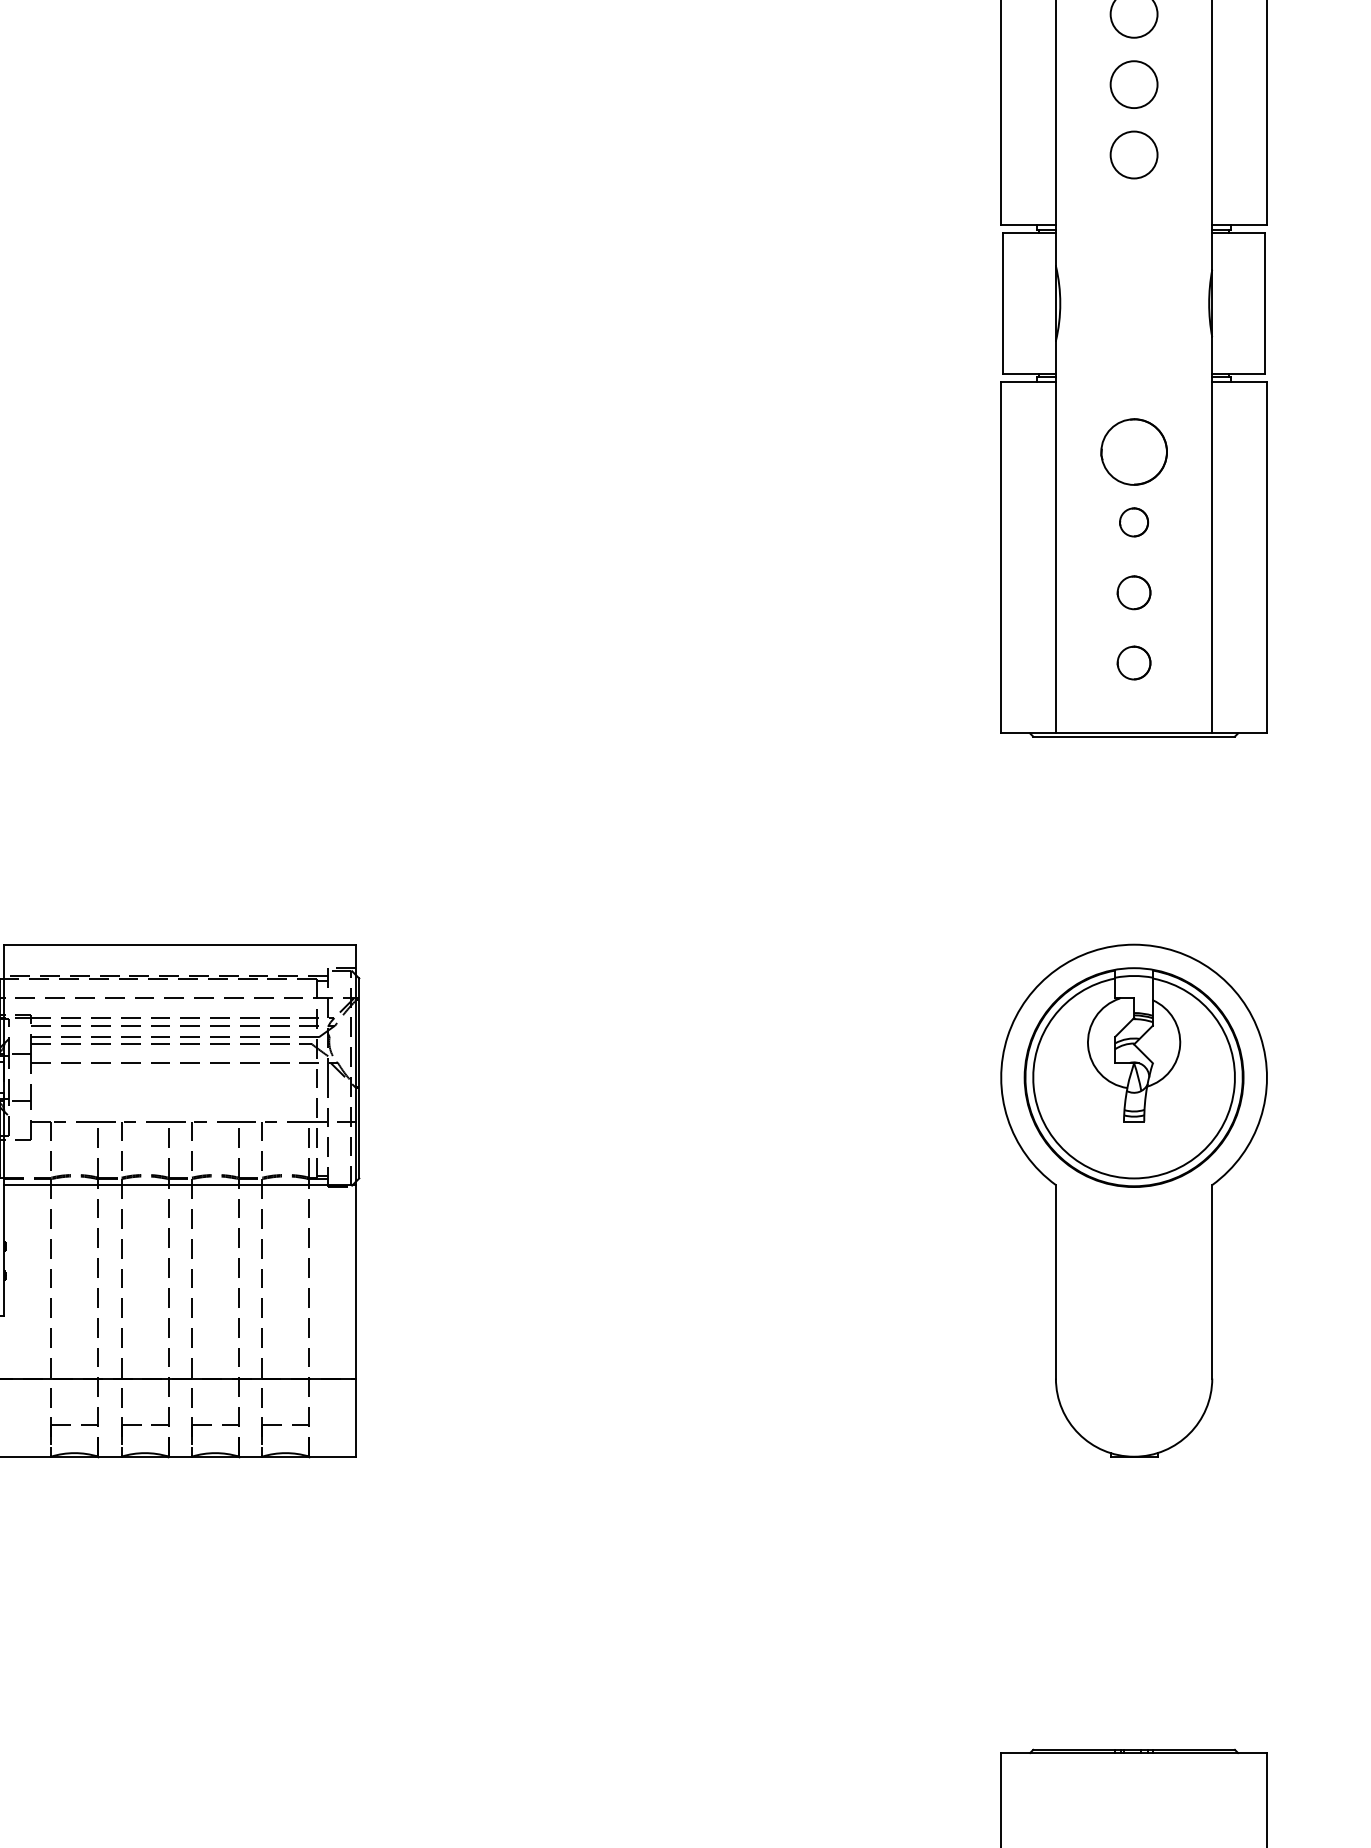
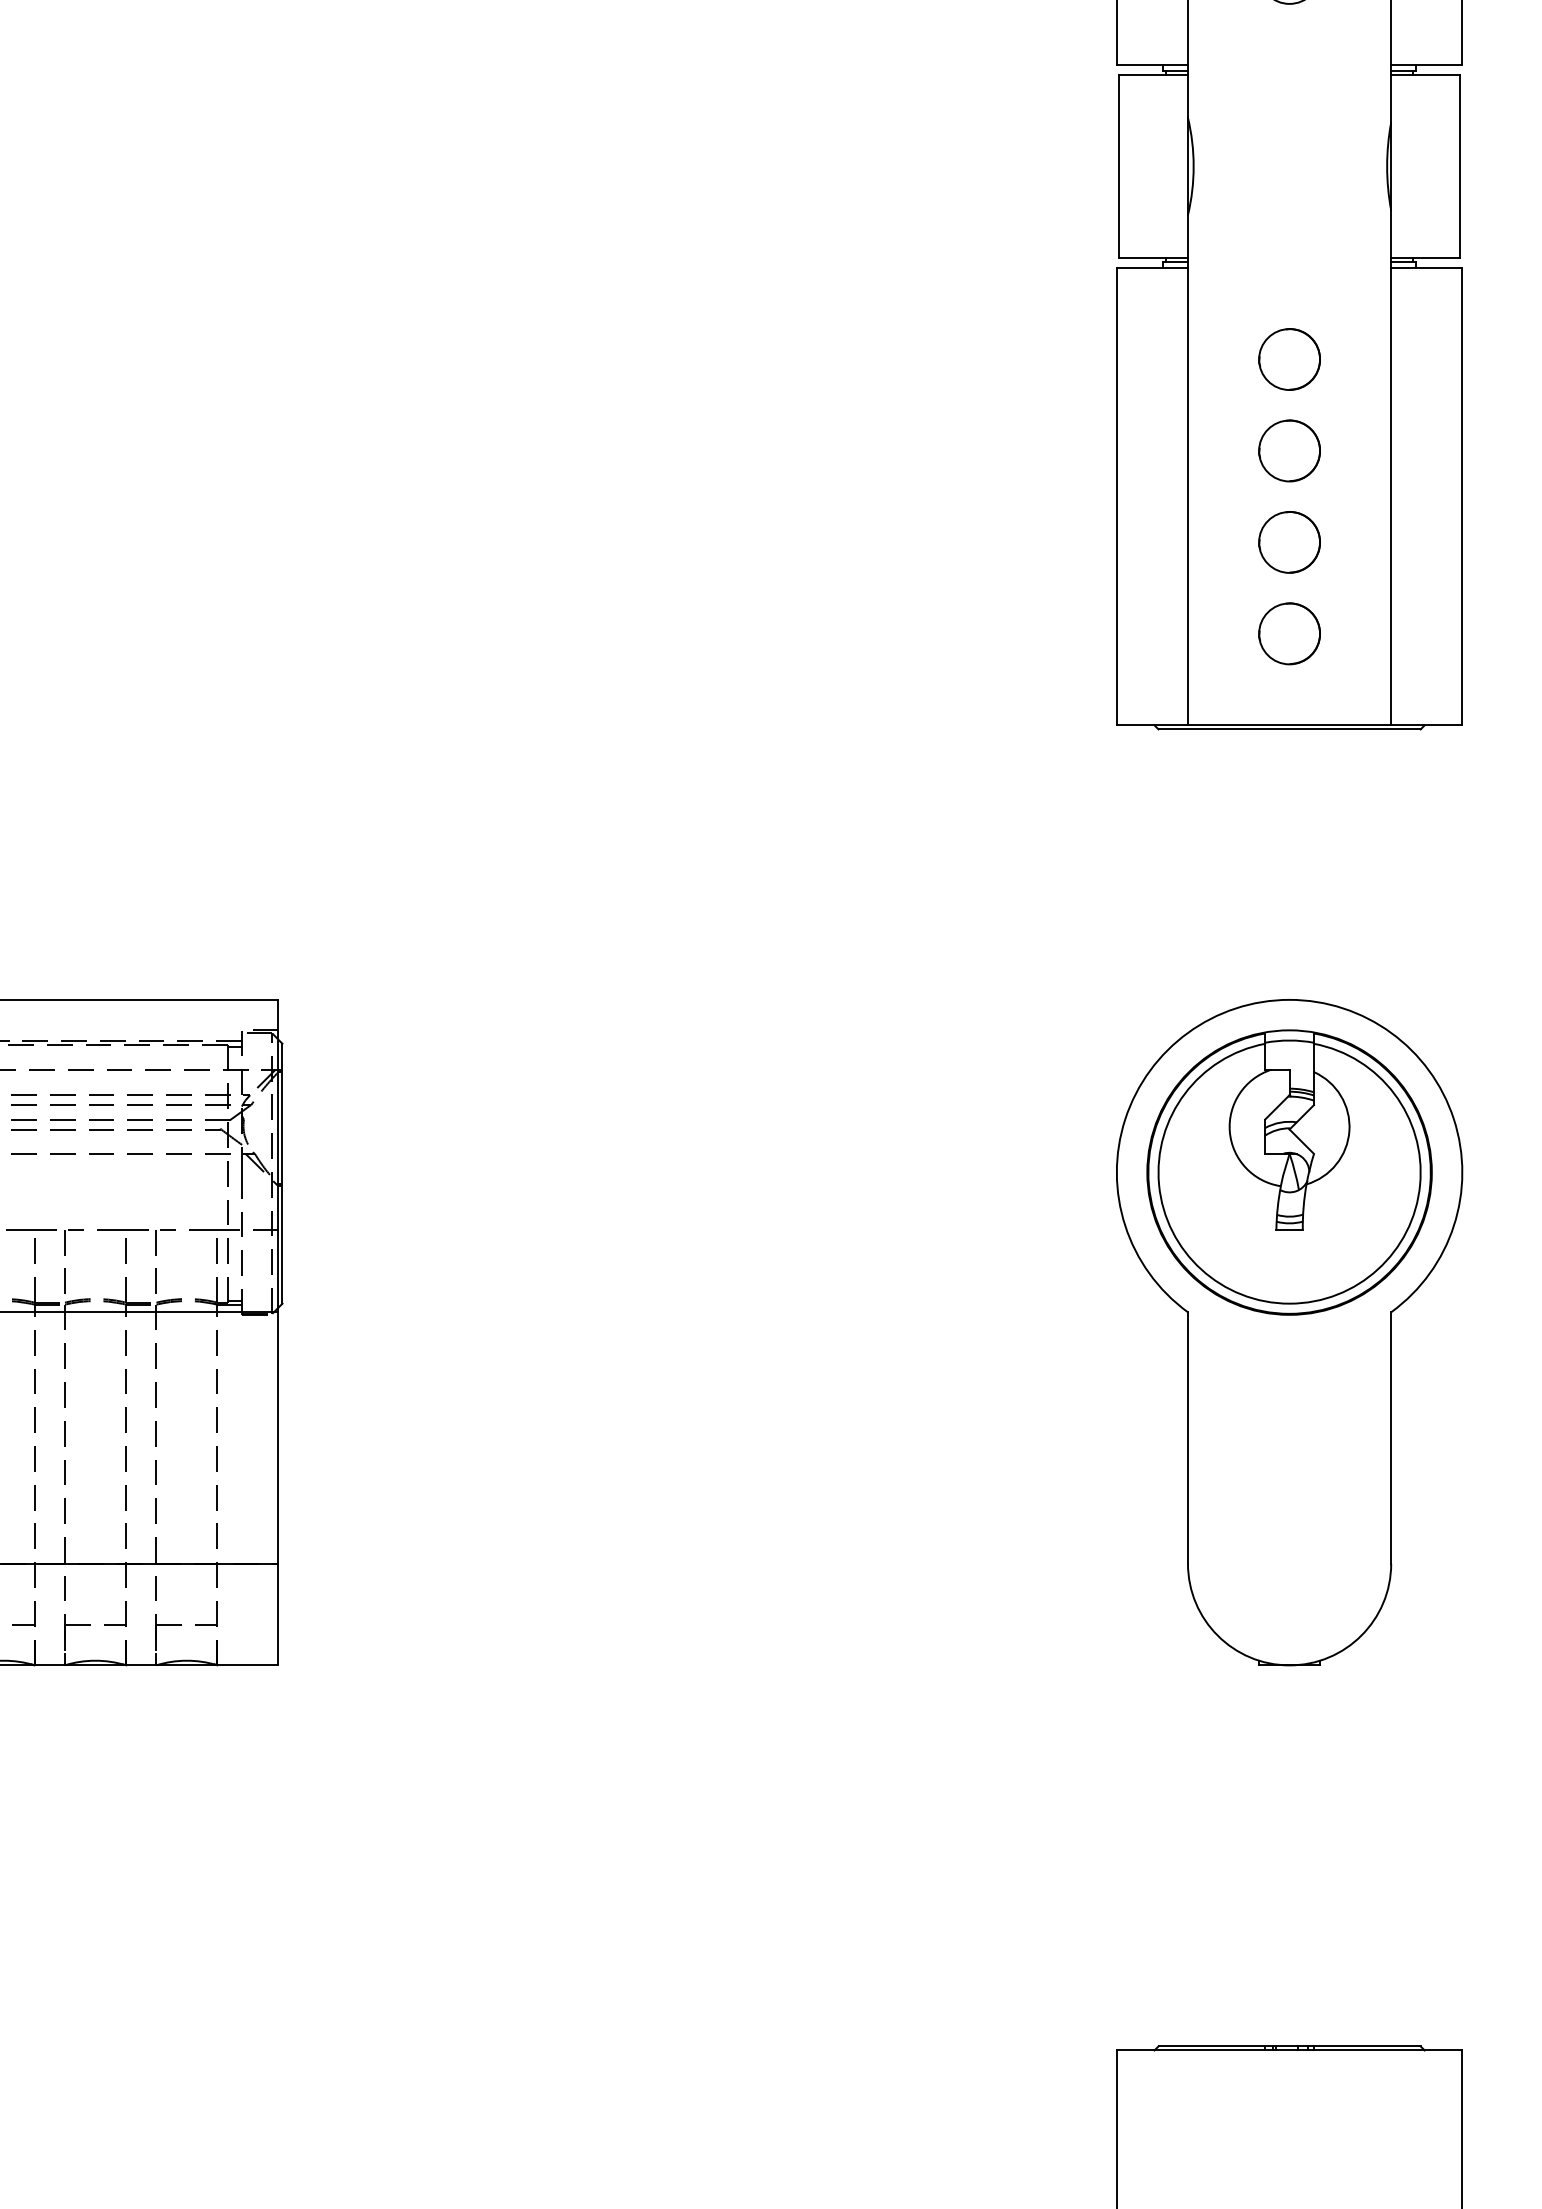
part: (1133, 451) -> (1288, 358), size x0.71
part: (1133, 522) -> (1288, 451), size x1.67
part: (1133, 592) -> (1288, 542), size x1.43
part: (1133, 662) -> (1288, 633), size x1.43

